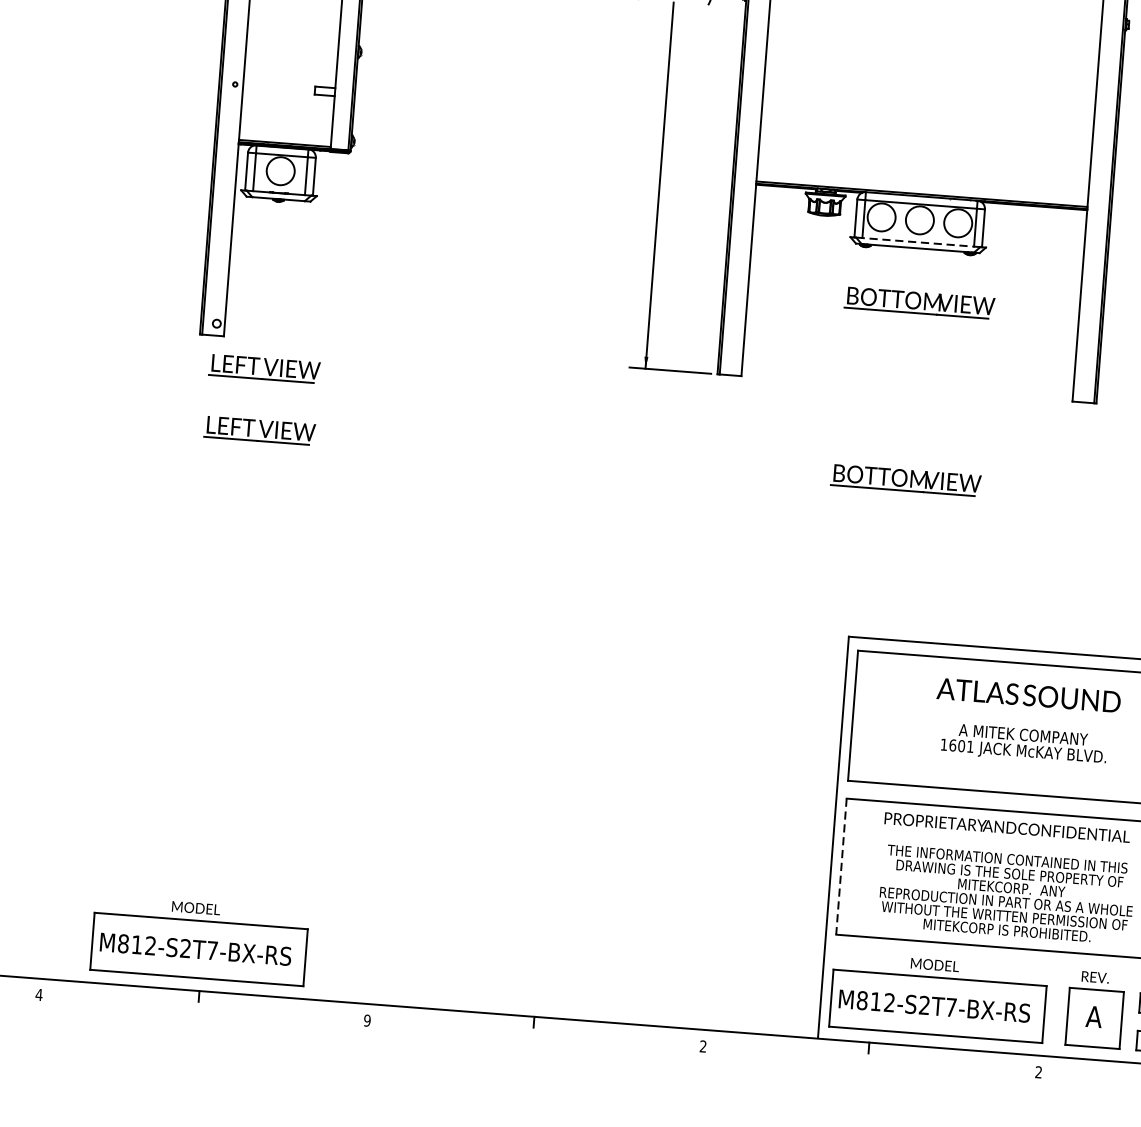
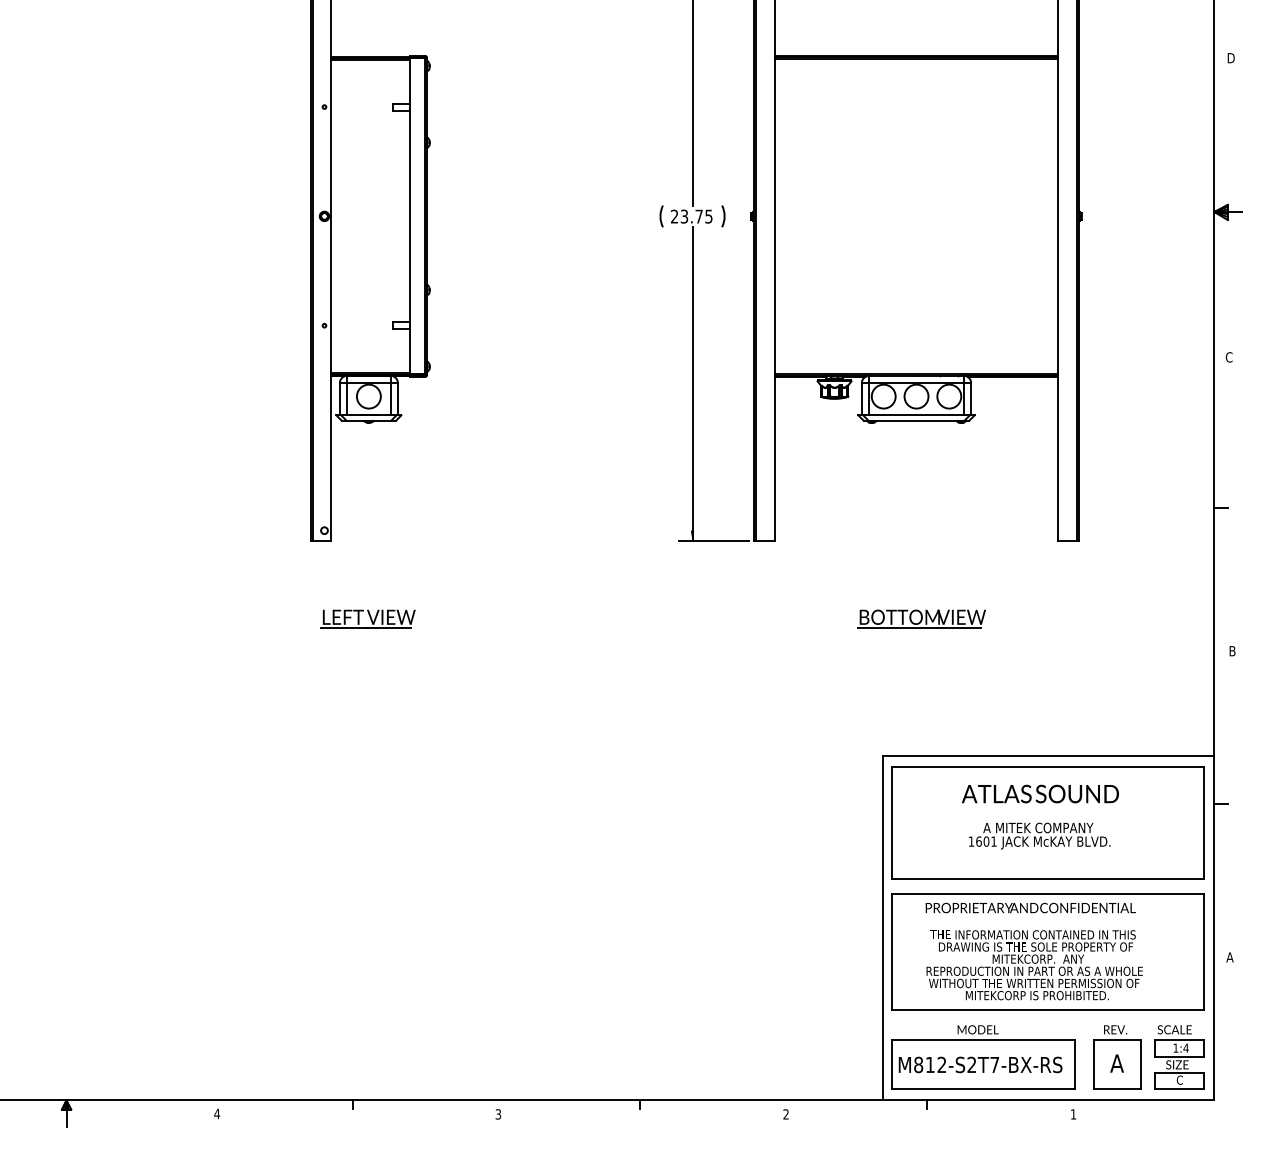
line: (918, 242) -> (916, 415), dashed -> solid
part: (919, 302) -> (921, 466), removed
part: (263, 368) -> (367, 565), removed
line: (841, 867) -> (892, 952), dashed -> solid
part: (199, 940) -> (350, 1057), removed
text: (367, 1020) -> (498, 1114), 9 -> 3
text: (1037, 1072) -> (1072, 1114), 2 -> 1

